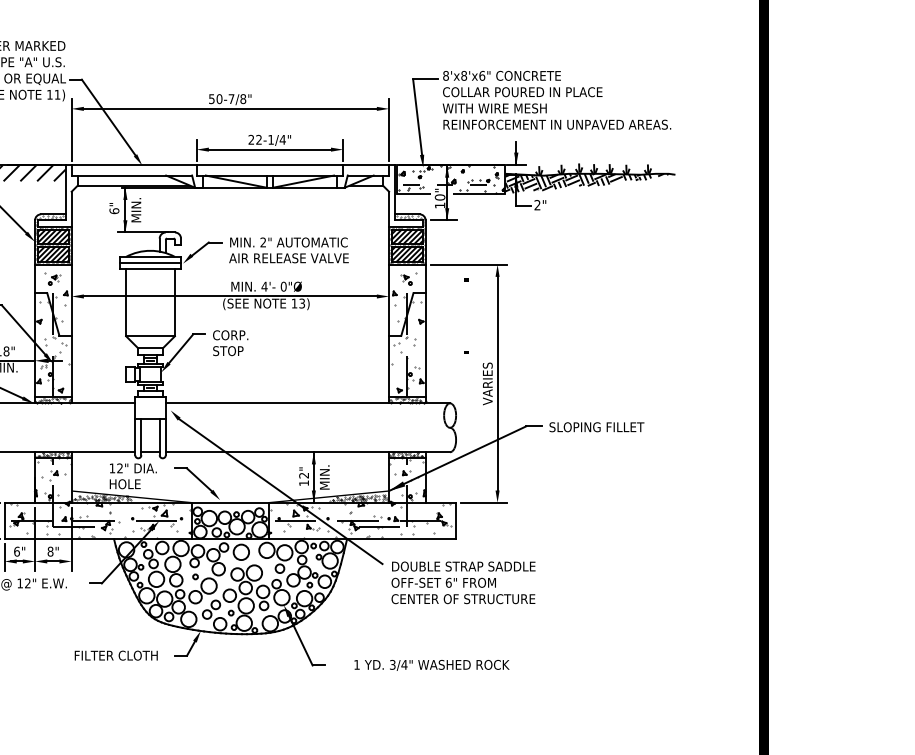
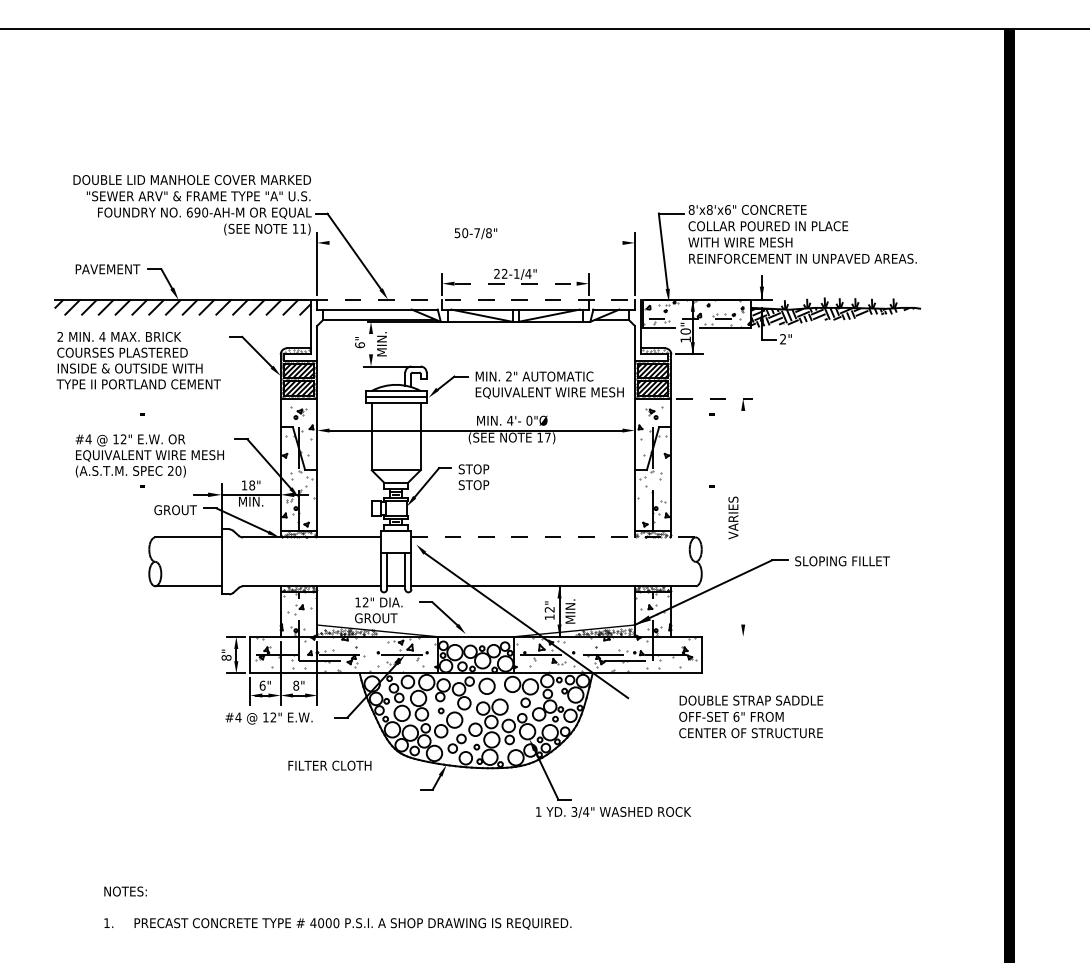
line: (229, 108) -> (475, 242), removed
line: (270, 149) -> (516, 283), solid -> dashed
line: (230, 165) -> (476, 299), solid -> dashed
hatch: (451, 179) -> (697, 313), removed
line: (125, 209) -> (371, 343), removed
text: (303, 258) -> (549, 392), AIR RELEASE VALVE -> EQUIVALENT WIRE MESH
line: (469, 264) -> (715, 398), solid -> dashed
text: (301, 303) -> (547, 437), 13) -> 17)
text: (229, 335) -> (475, 469), CORP. -> STOP
line: (497, 383) -> (743, 517), removed
line: (308, 403) -> (554, 537), solid -> dashed
text: (130, 484) -> (376, 618), HOLE -> GROUT
line: (483, 502) -> (729, 636), removed
text: (463, 582) -> (751, 716), moved
text: (115, 655) -> (329, 765), moved
text: (431, 665) -> (613, 812), moved

